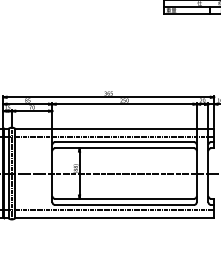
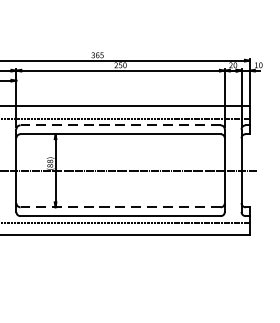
line: (124, 142) -> (120, 125), solid -> dashed
line: (124, 198) -> (120, 206), solid -> dashed

